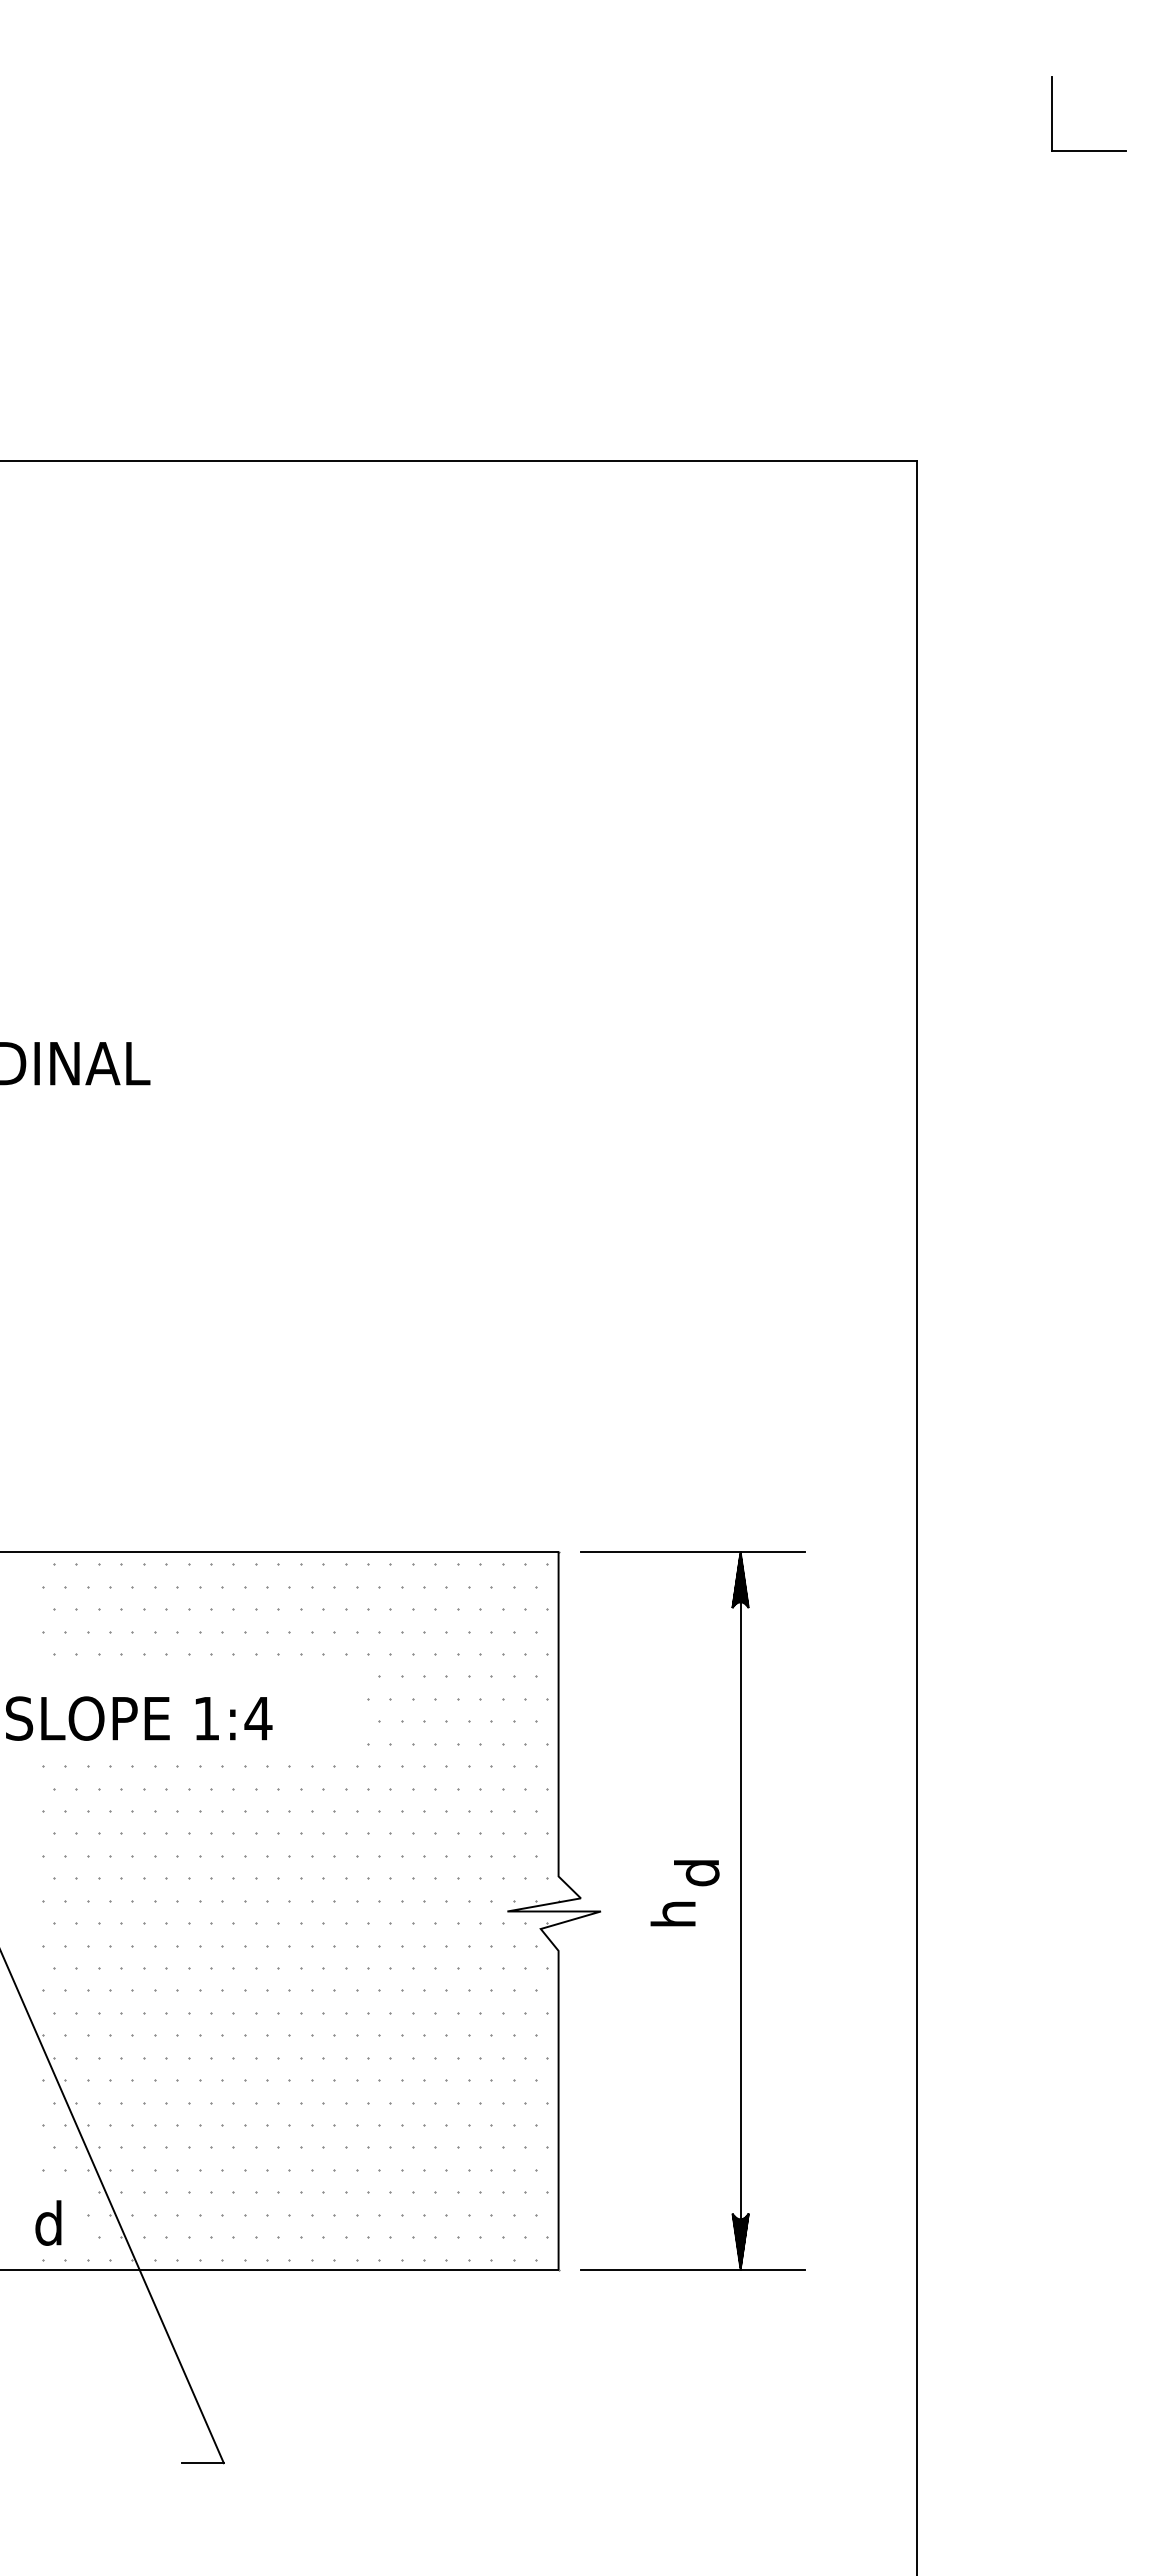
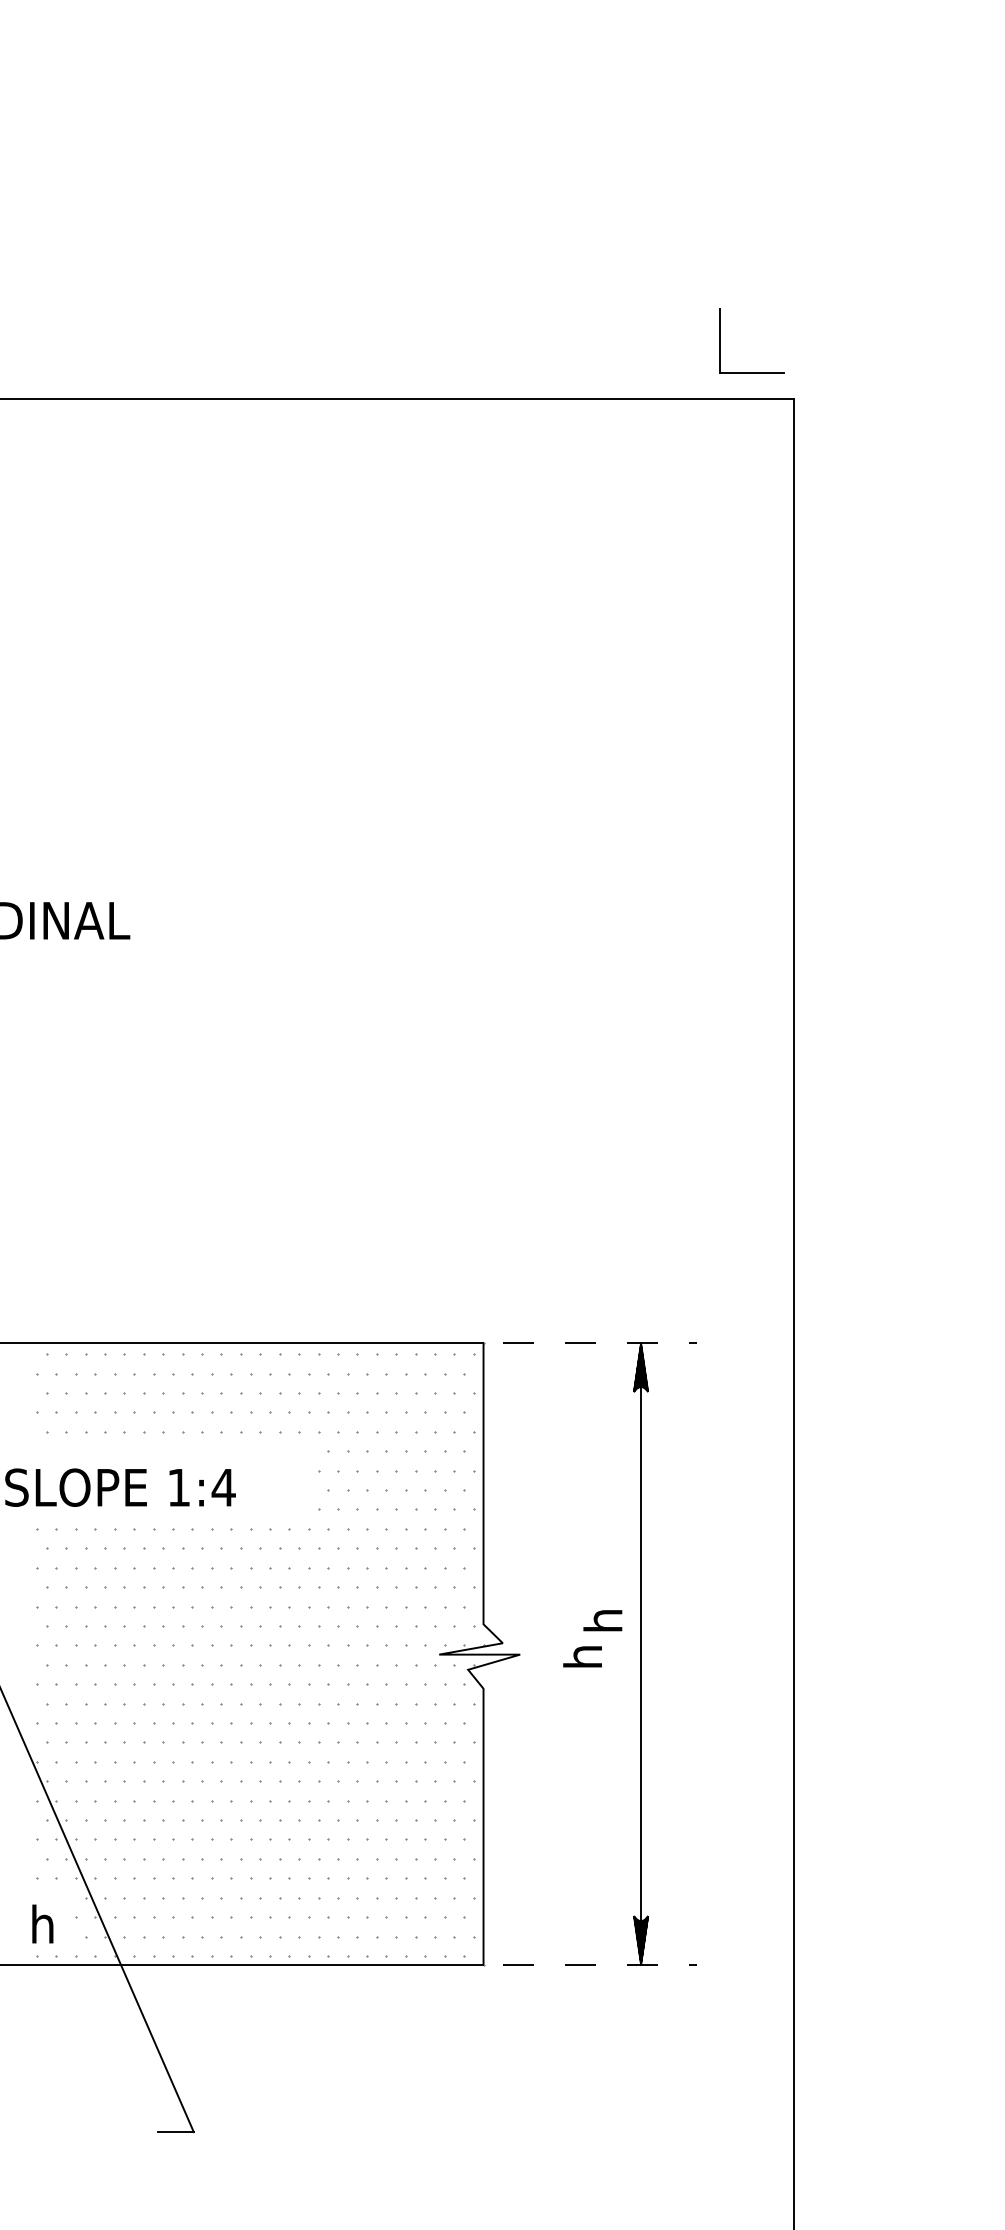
part: (1052, 113) -> (720, 339), moved
line: (693, 1551) -> (600, 1343), solid -> dashed
text: (696, 1873) -> (602, 1621), d -> h
text: (48, 2222) -> (42, 1923), d -> h
line: (693, 2269) -> (600, 1964), solid -> dashed

